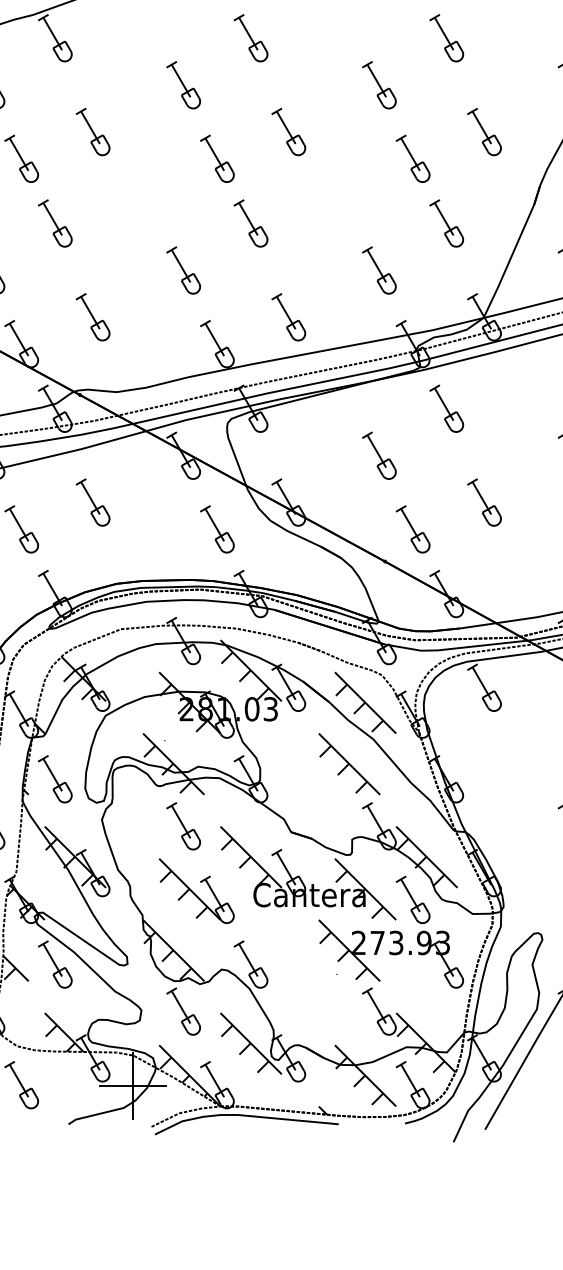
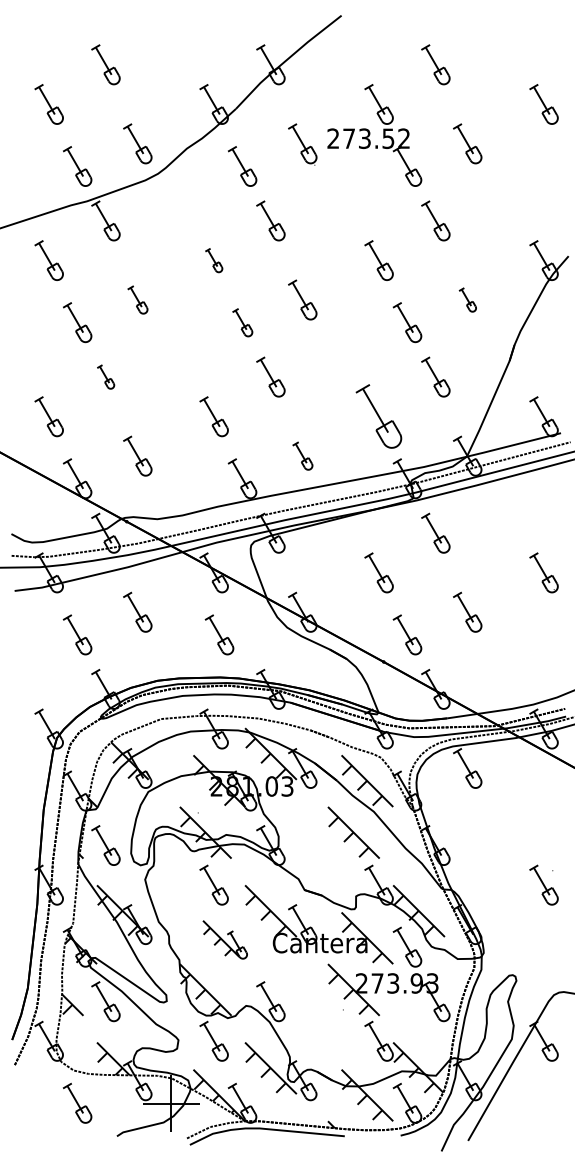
part: (182, 85) -> (213, 260), size x0.6
part: (92, 131) -> (137, 299), size x0.7
part: (484, 131) -> (467, 299), size x0.6
part: (217, 158) -> (242, 322), size x0.7
part: (54, 222) -> (105, 376), size x0.6
part: (378, 270) -> (378, 416), size x1.6
part: (288, 316) -> (302, 455), size x0.7
part: (217, 528) -> (219, 634), moved
part: (197, 890) -> (225, 939), size x0.7

